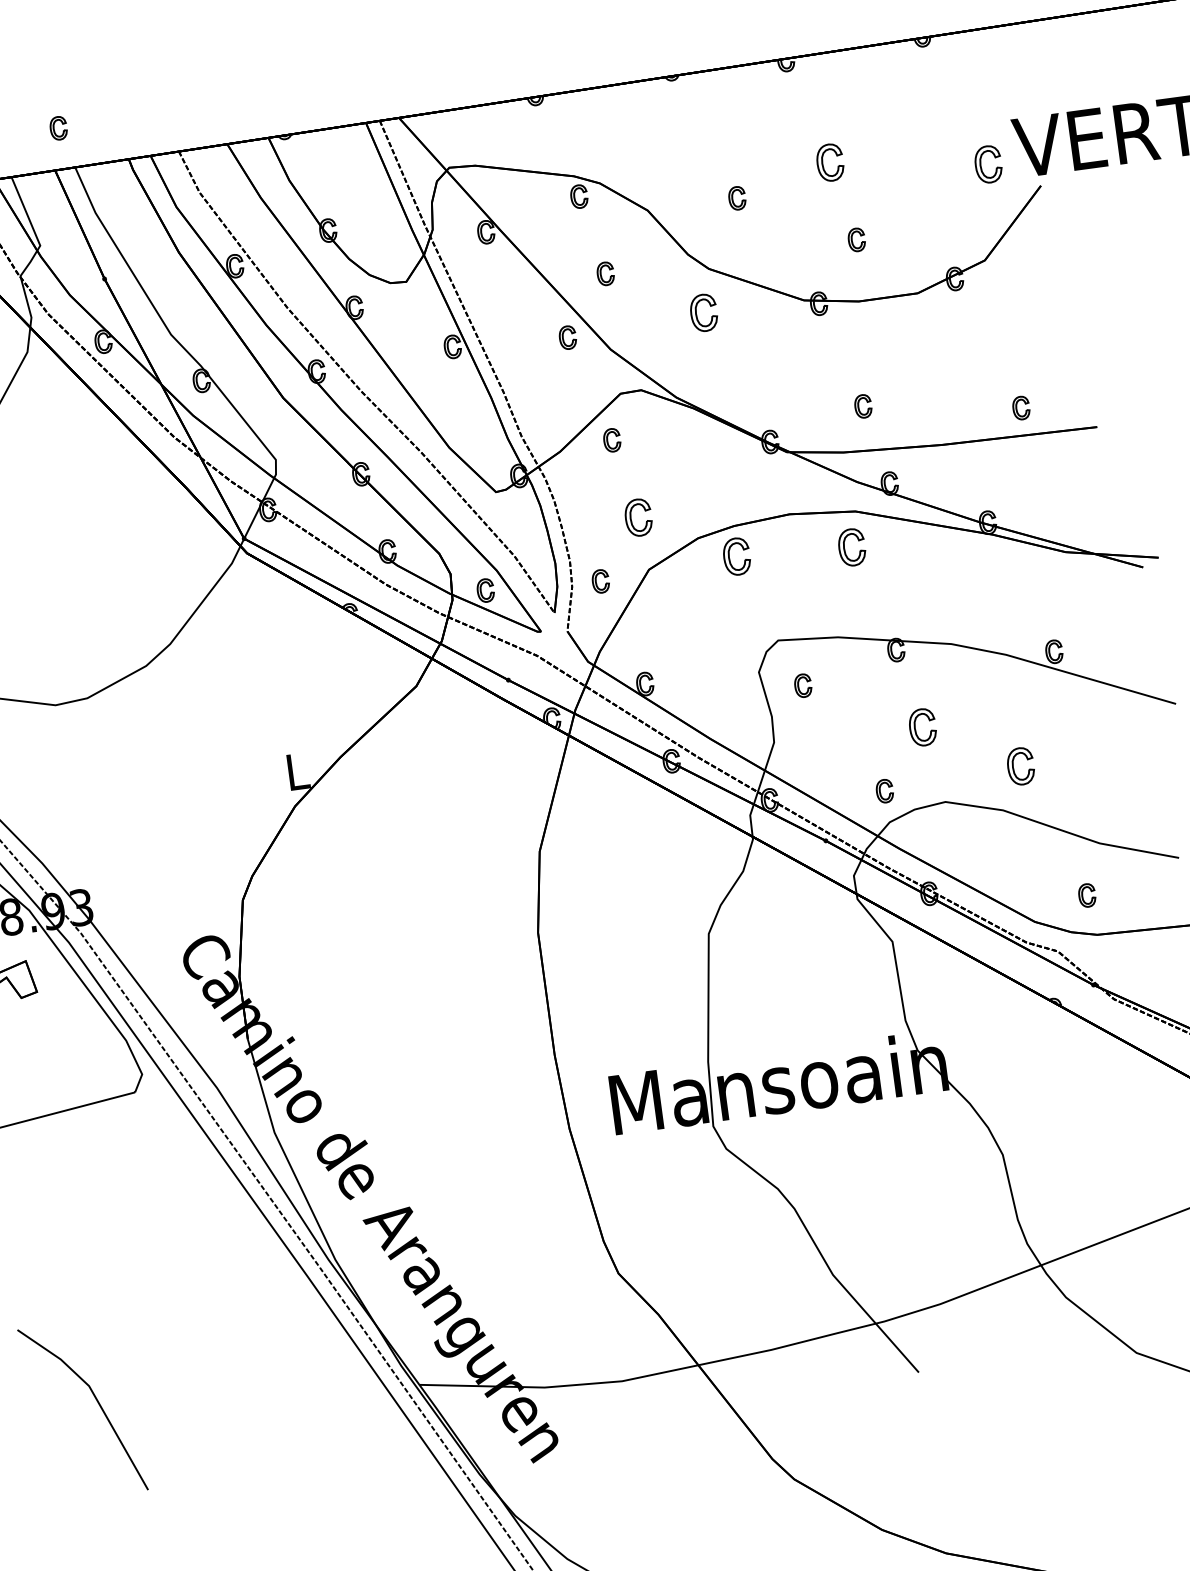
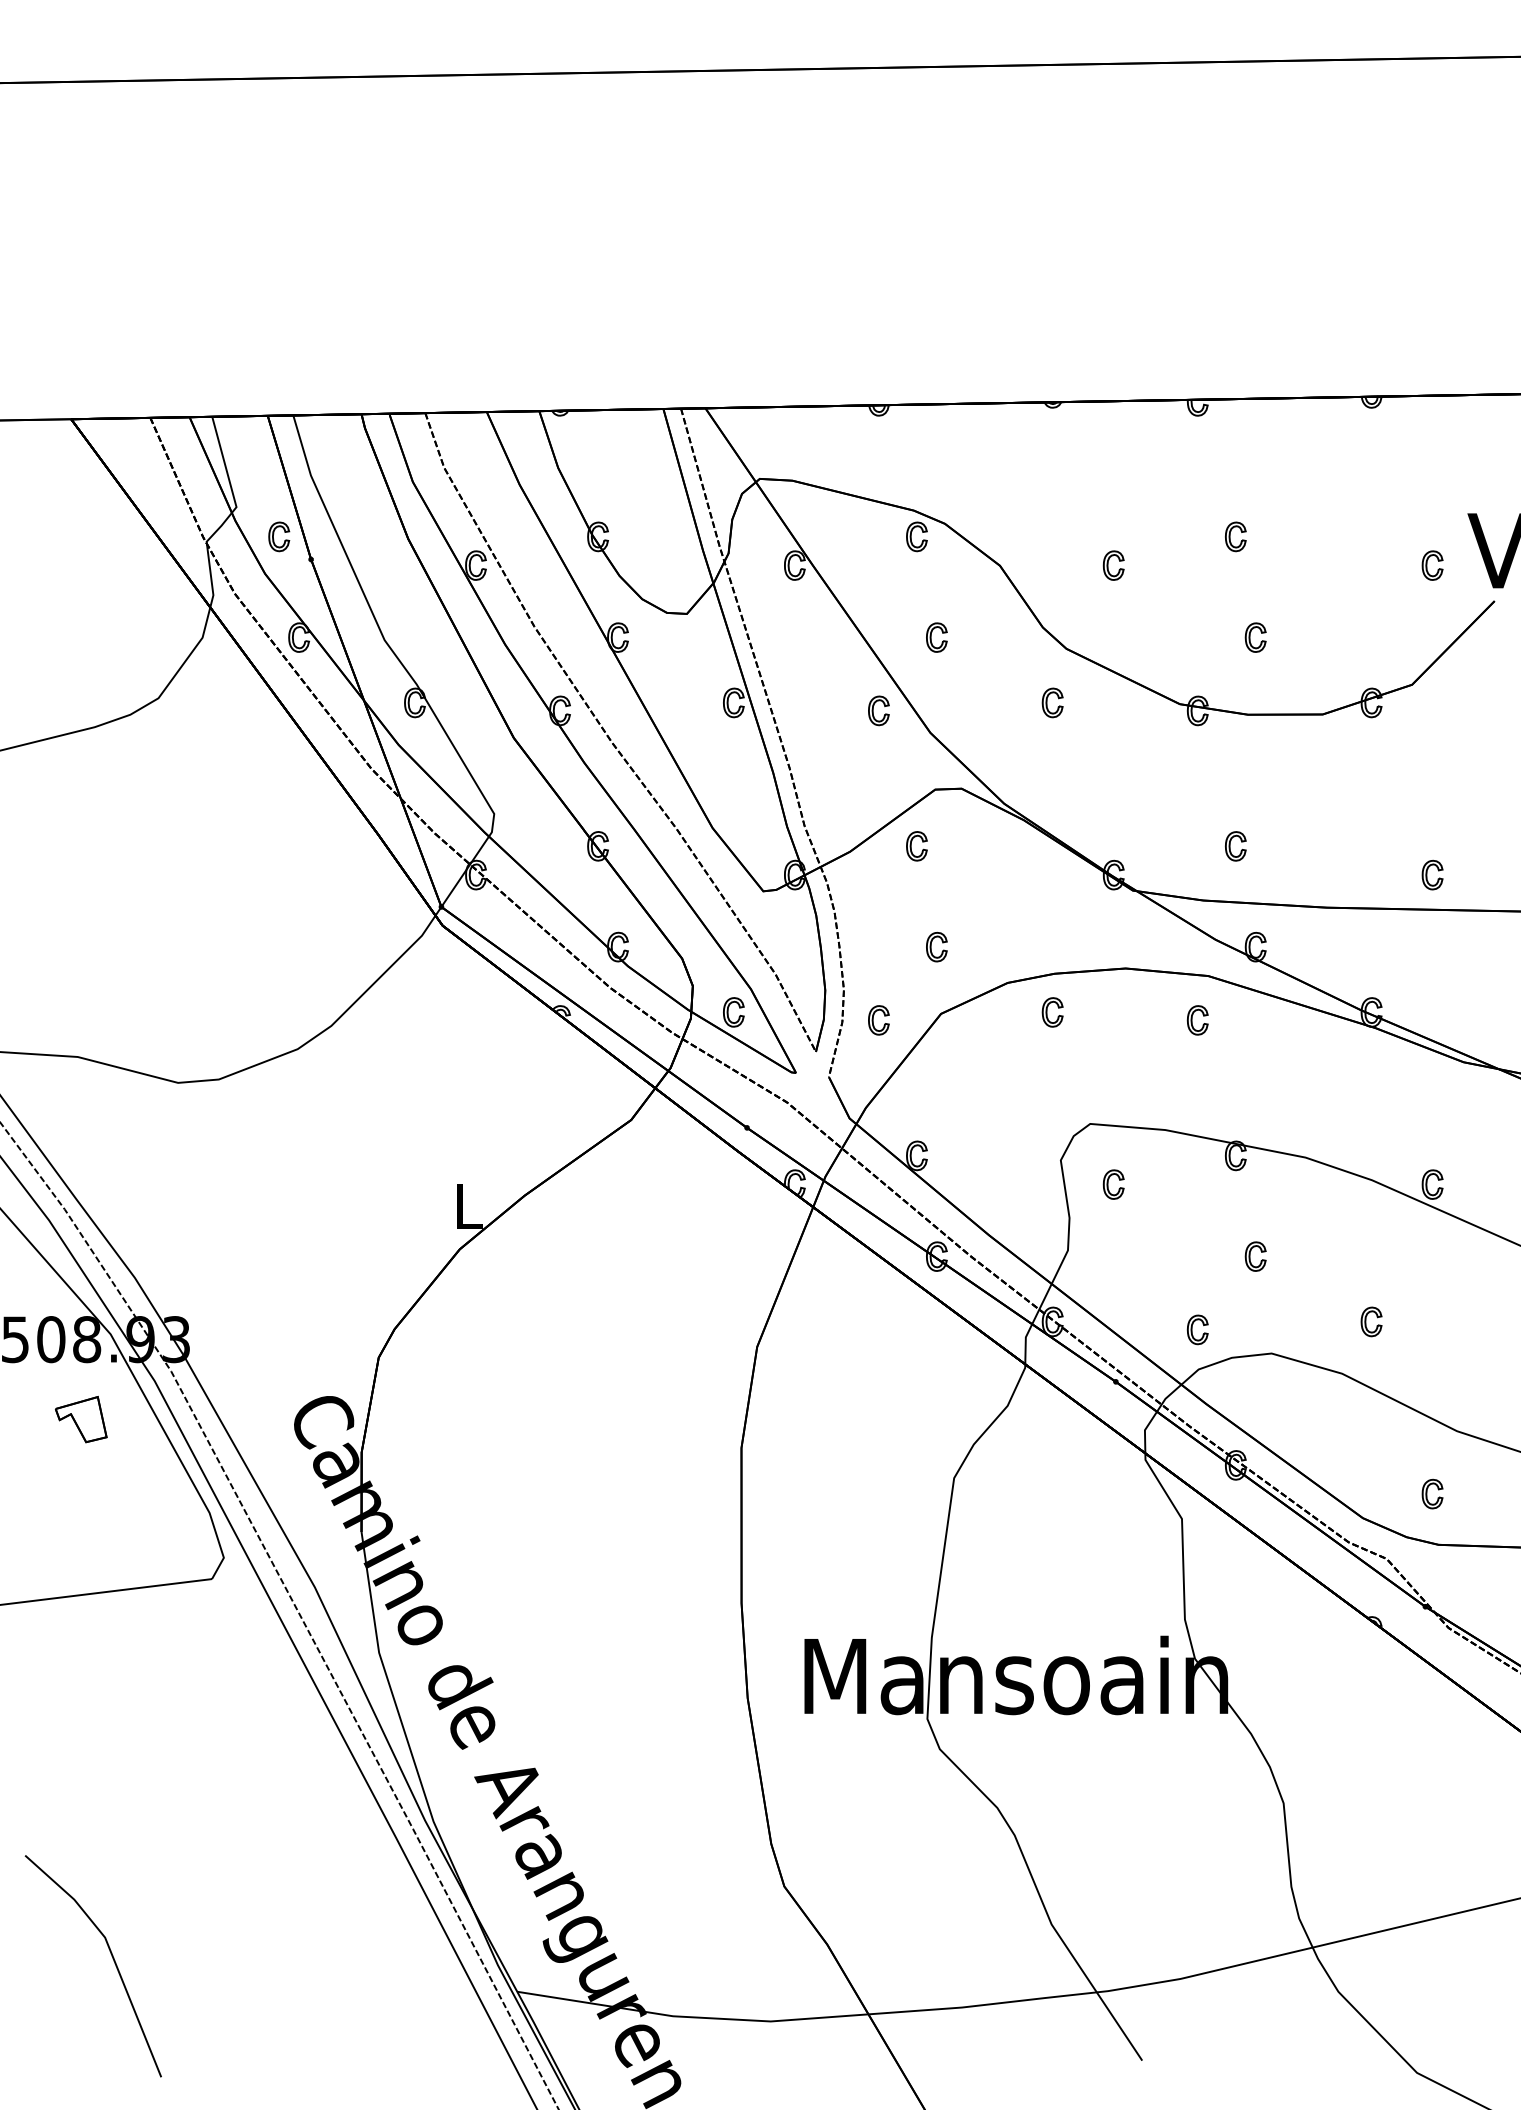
part: (58, 128) -> (279, 536), moved
part: (830, 162) -> (1235, 536), size x0.62
part: (988, 164) -> (1432, 565), size x0.62
part: (703, 312) -> (1052, 702), size x0.62
part: (638, 517) -> (936, 946), size x0.62
part: (851, 547) -> (1197, 1020), size x0.62
part: (736, 556) -> (1052, 1012), size x0.62
part: (922, 727) -> (1255, 1256), size x0.62
part: (1020, 766) -> (1371, 1321), size x0.62

